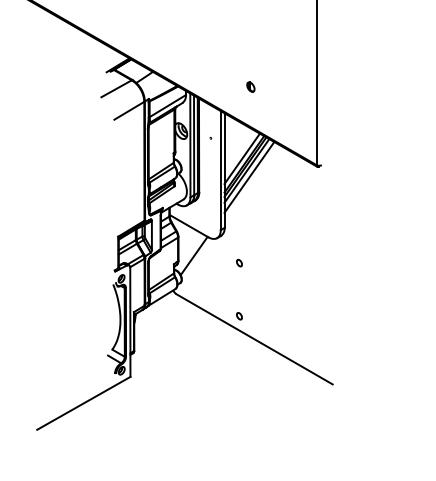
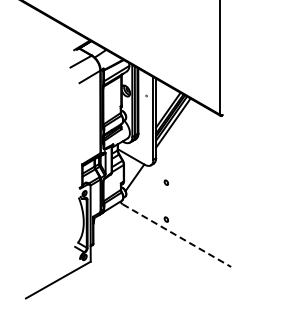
part: (249, 87) -> (173, 60), removed
line: (254, 339) -> (176, 235), solid -> dashed

